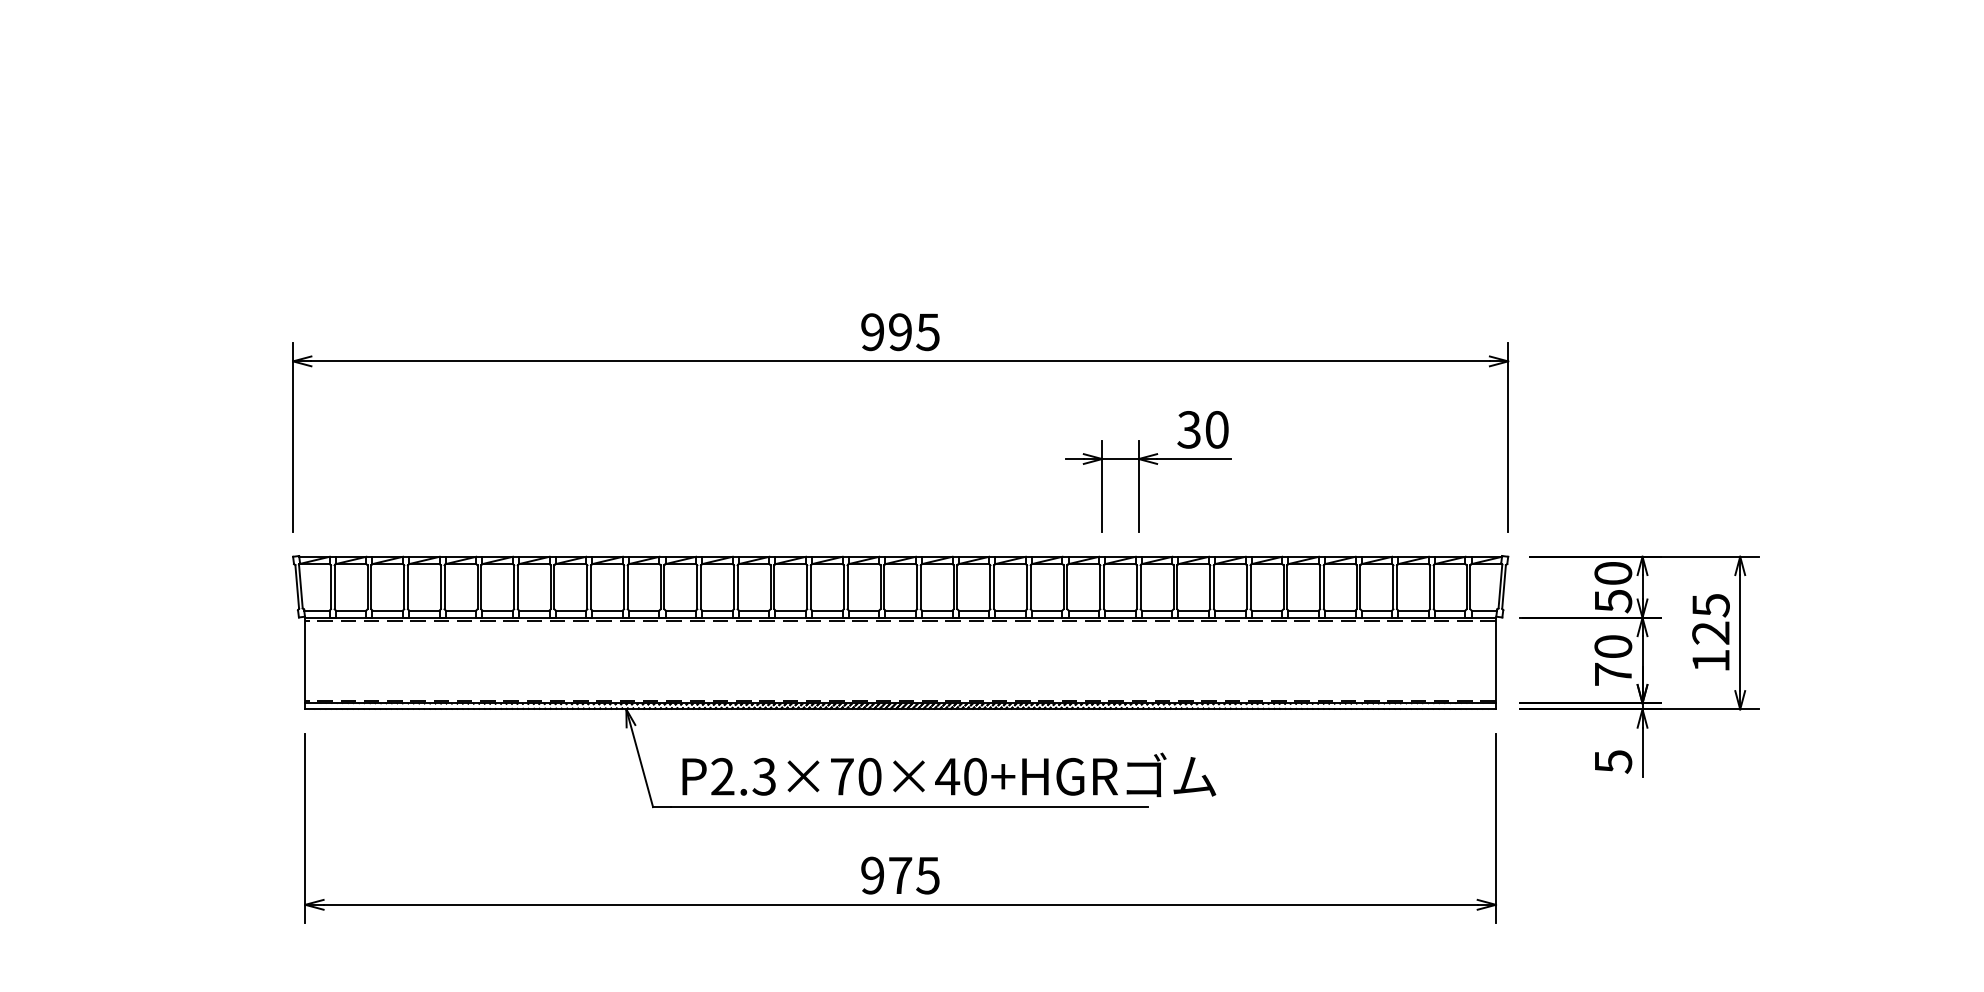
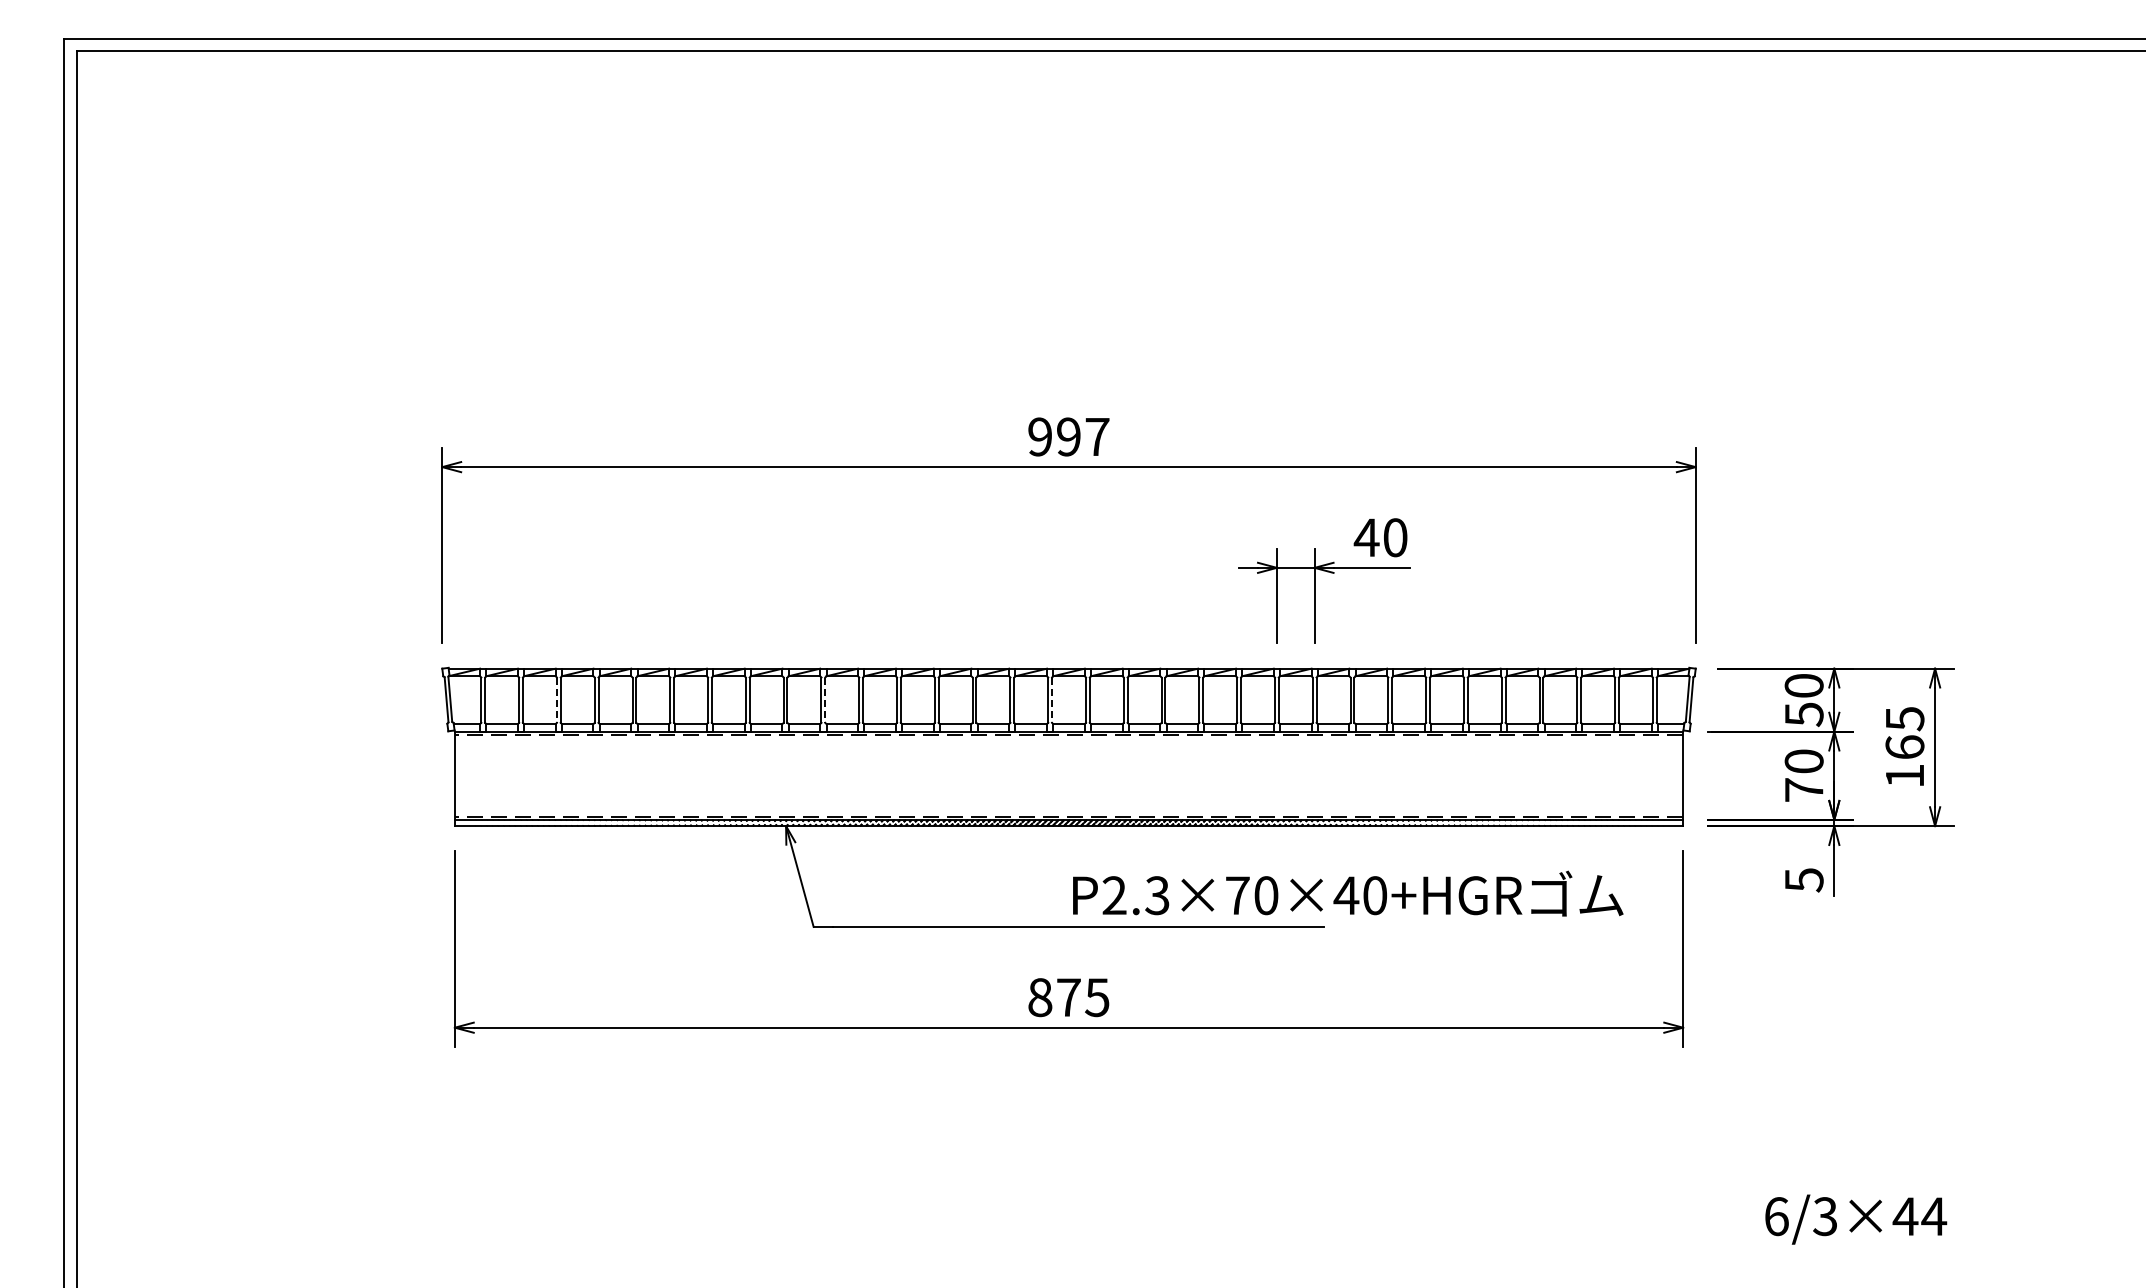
text: (928, 332) -> (1097, 437), 995 -> 997
text: (1189, 429) -> (1366, 537), 30 -> 40
line: (403, 587) -> (556, 700), solid -> dashed
line: (664, 587) -> (825, 700), solid -> dashed
line: (884, 587) -> (1052, 700), solid -> dashed
text: (1710, 633) -> (1904, 747), 125 -> 165
text: (949, 774) -> (1348, 893), moved
text: (872, 875) -> (1040, 997), 975 -> 875

